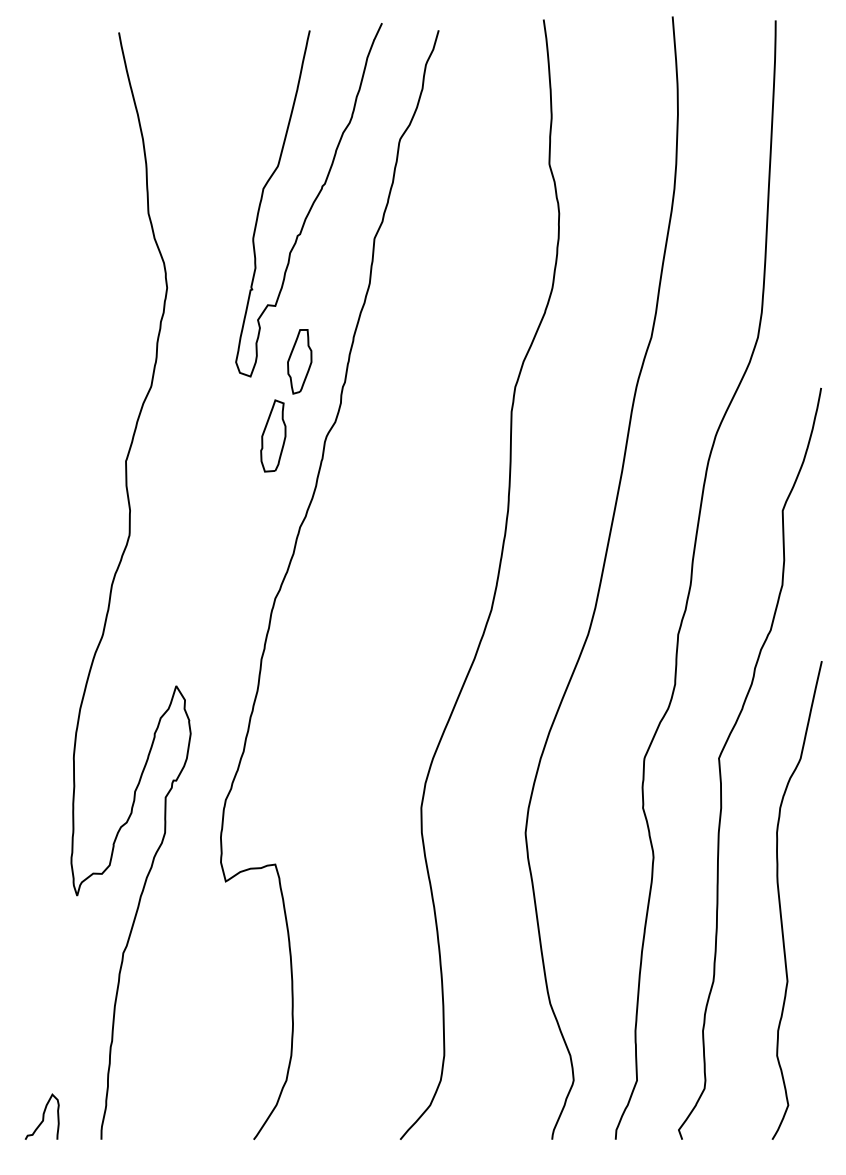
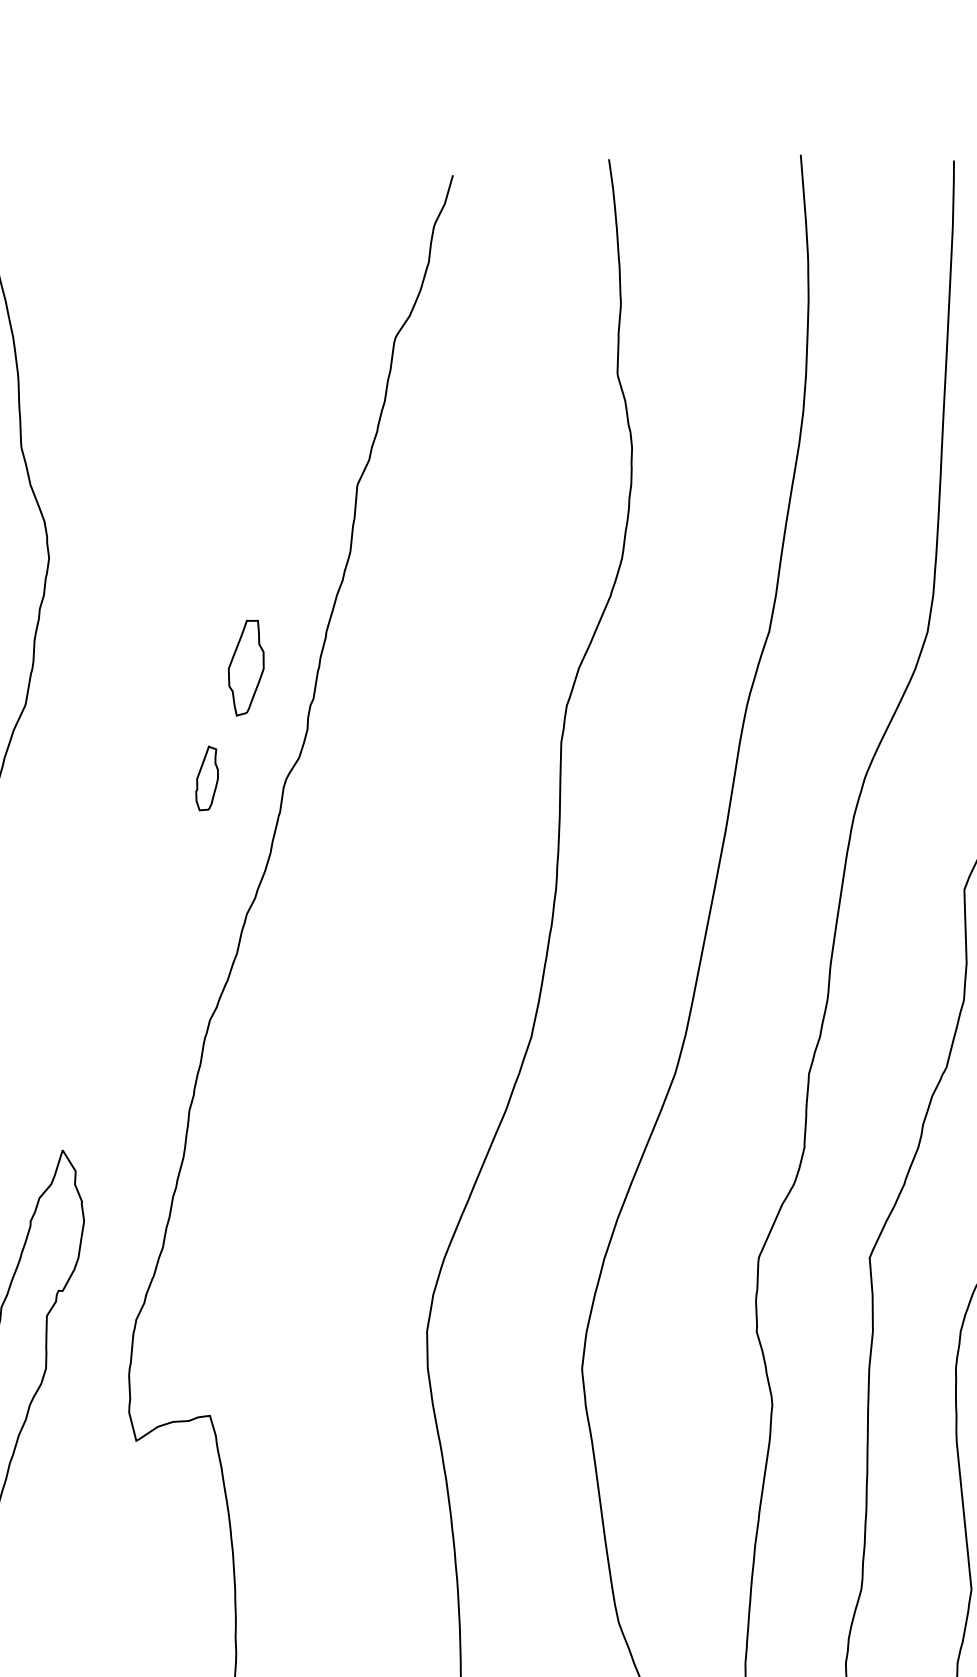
curve: (312, 202) -> (265, 431), removed
part: (273, 435) -> (207, 777), size x0.6

